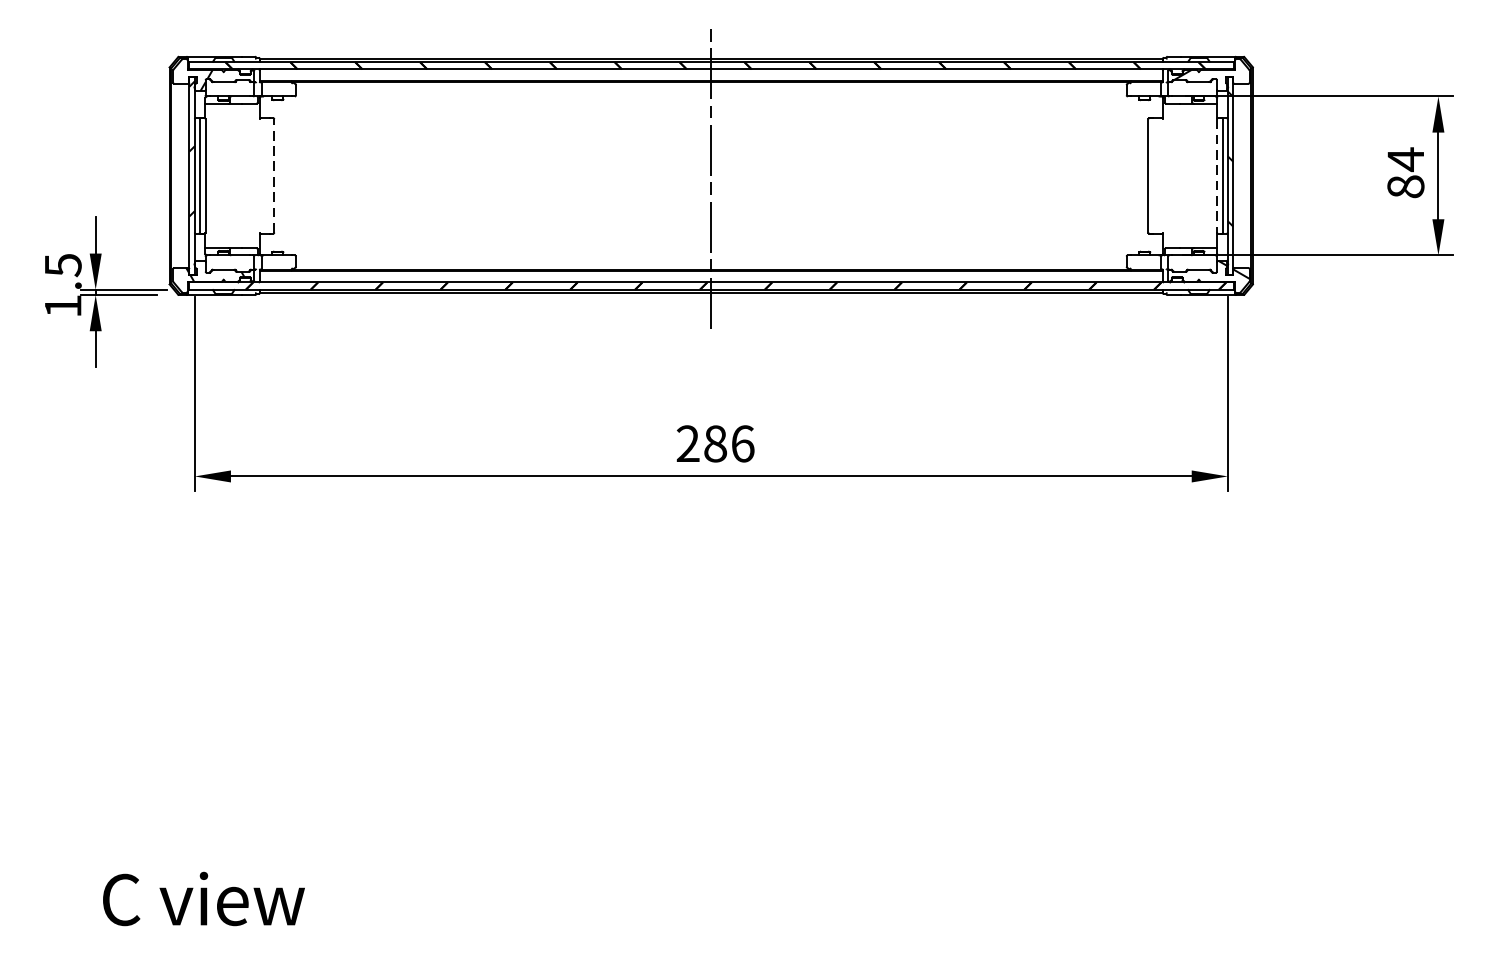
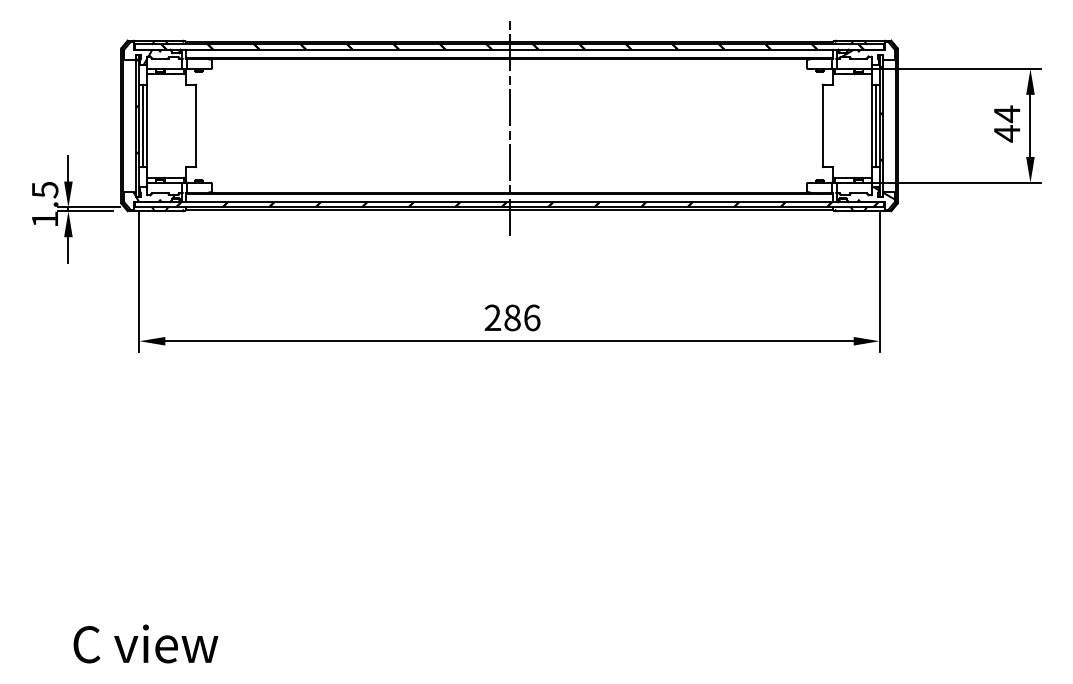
line: (274, 175) -> (196, 125), dashed -> solid
line: (1216, 175) -> (871, 125), dashed -> solid
text: (1404, 186) -> (1006, 133), 84 -> 44

